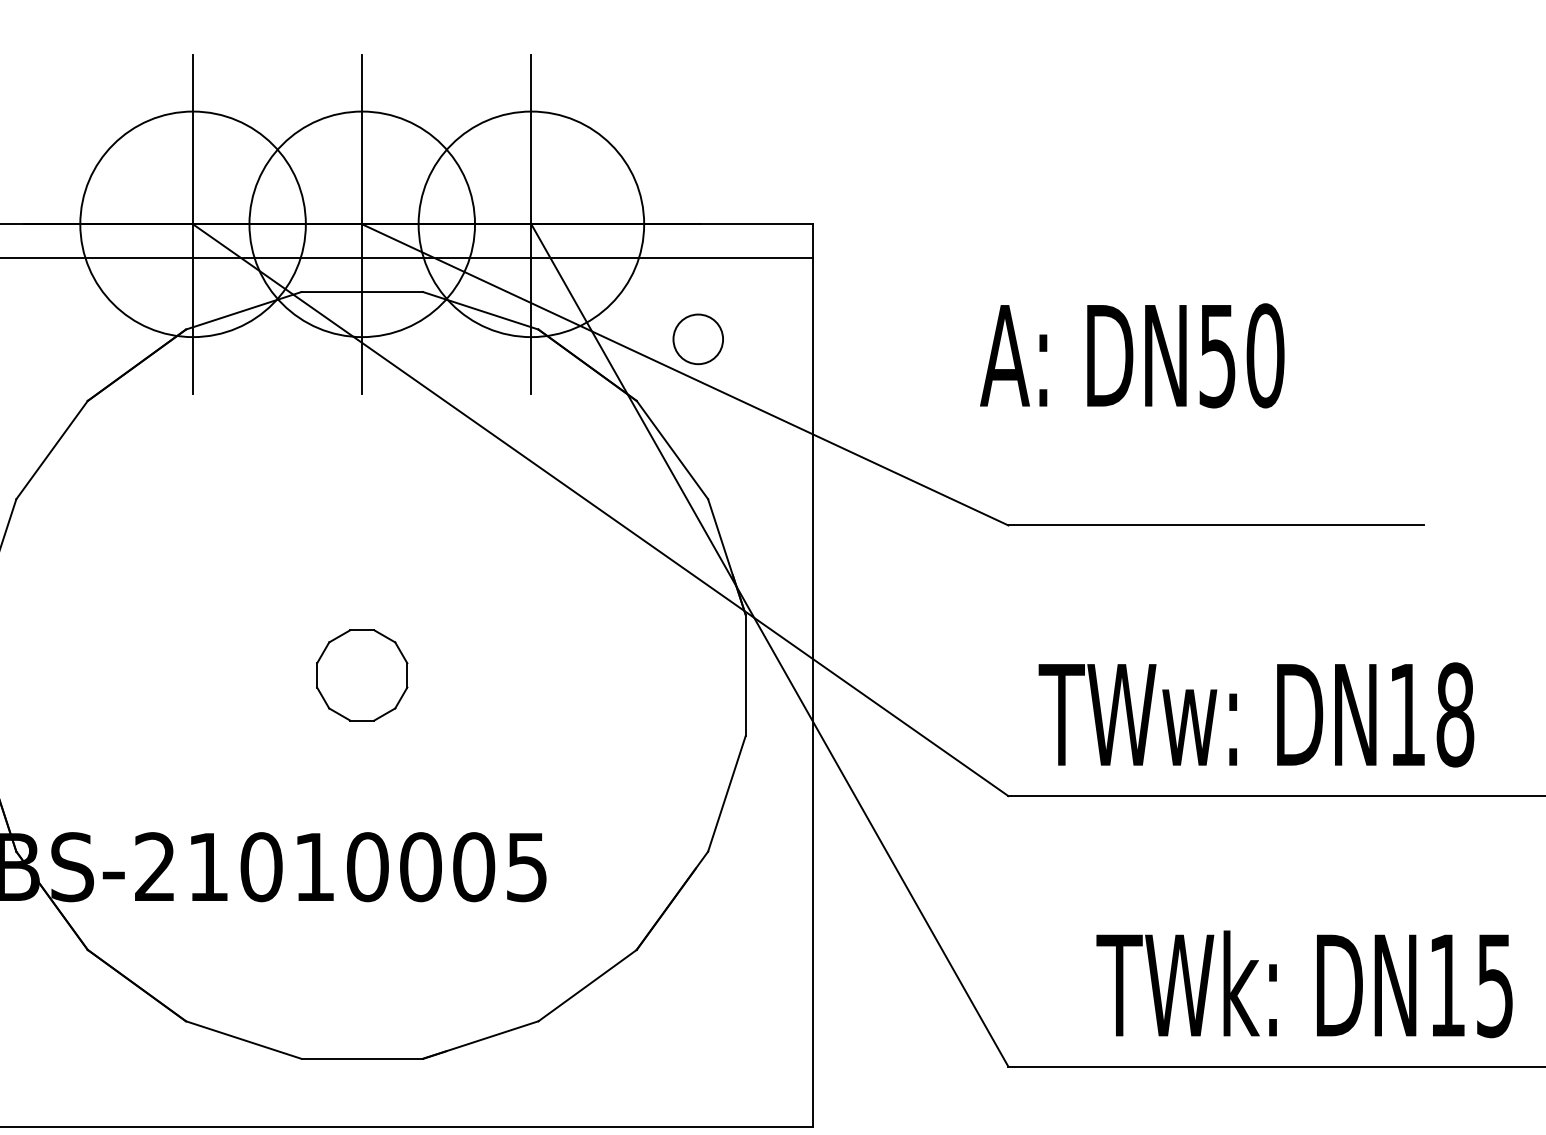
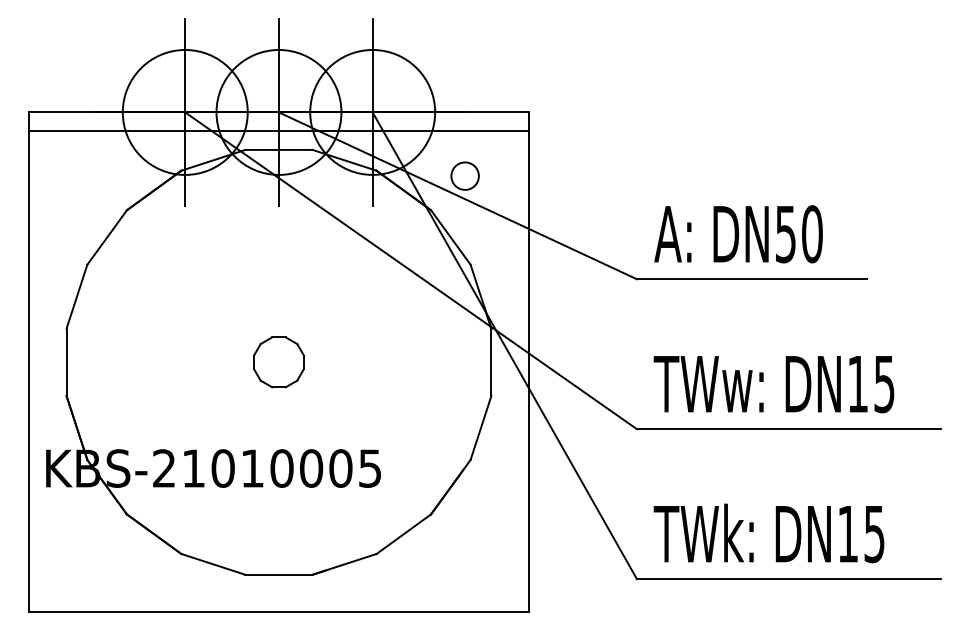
text: (1132, 356) -> (738, 234), moved
text: (1455, 715) -> (884, 384), DN18 -> DN15
text: (1303, 984) -> (768, 533), moved

